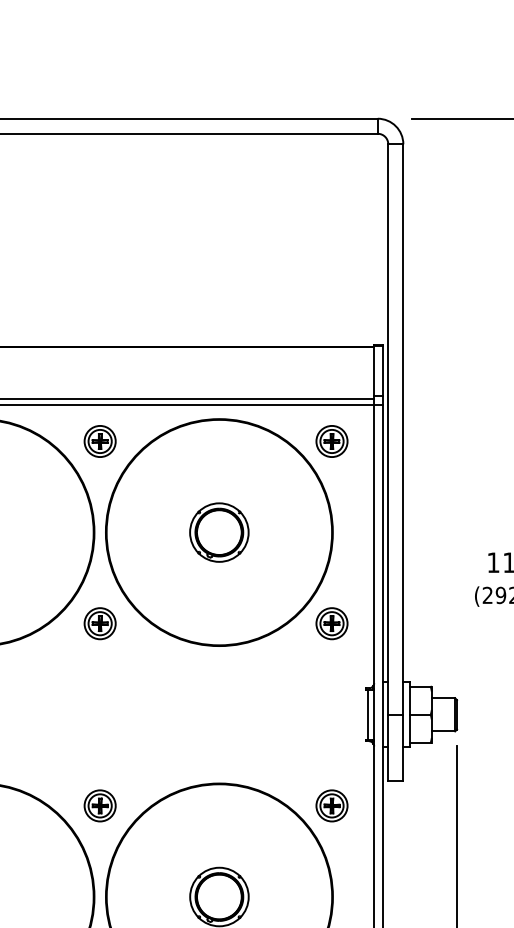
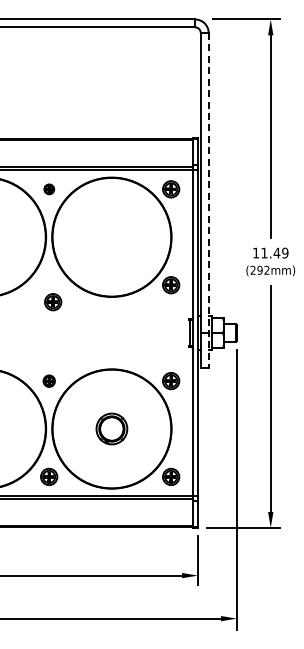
part: (100, 441) -> (49, 189), size x0.6
line: (402, 462) -> (208, 200), solid -> dashed
part: (218, 533) -> (111, 237), removed
part: (100, 624) -> (53, 302), moved
part: (100, 806) -> (49, 381), size x0.7

